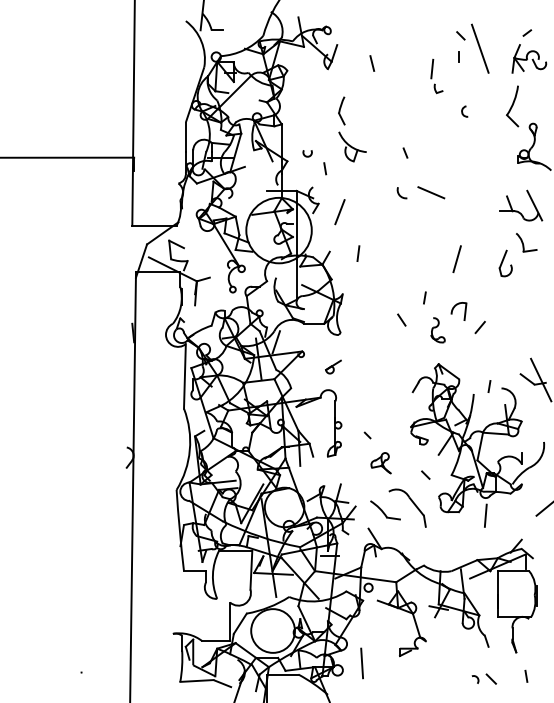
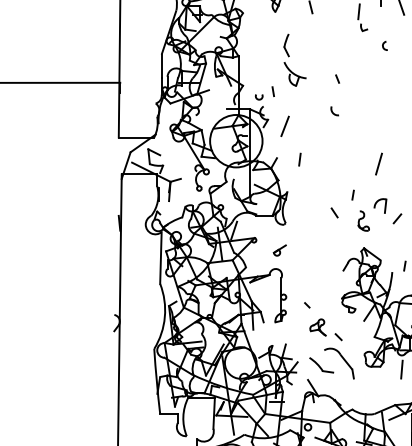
arc: (307, 155) -> (259, 98), moved
line: (431, 192) -> (358, 110), removed
line: (425, 474) -> (338, 336), moved

